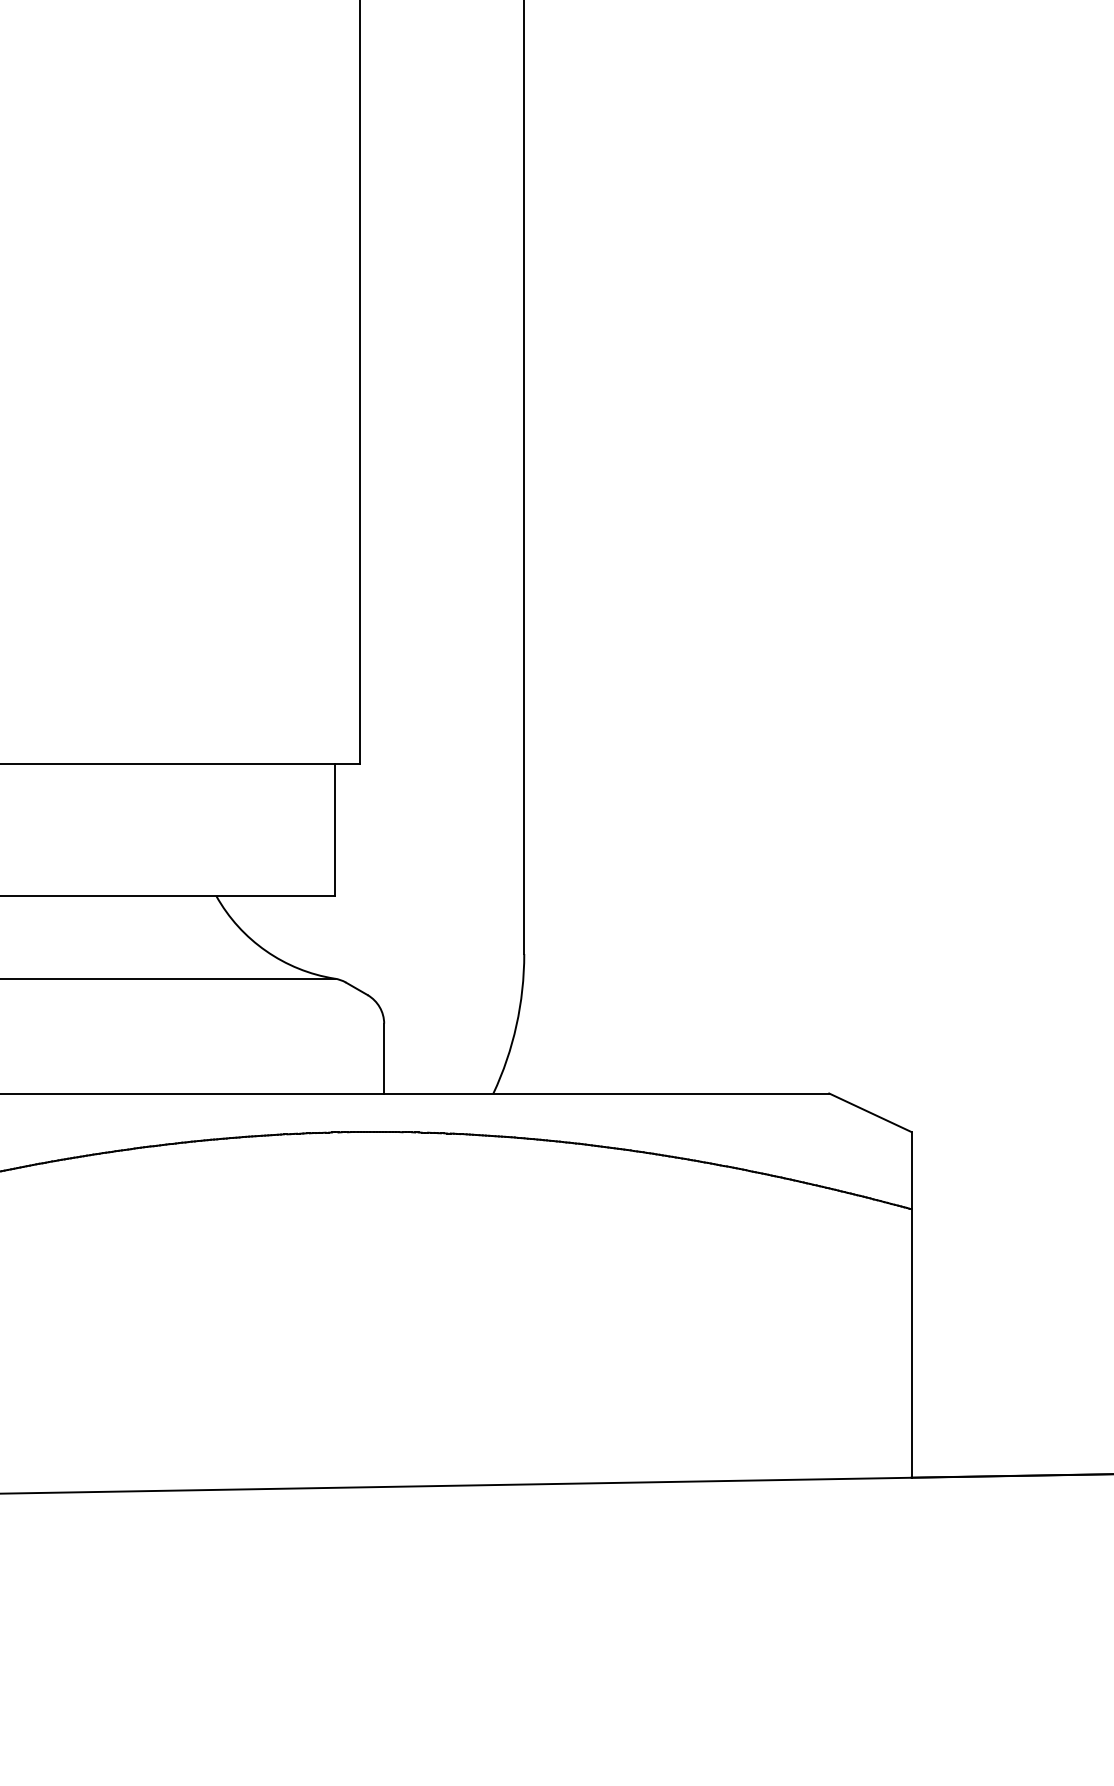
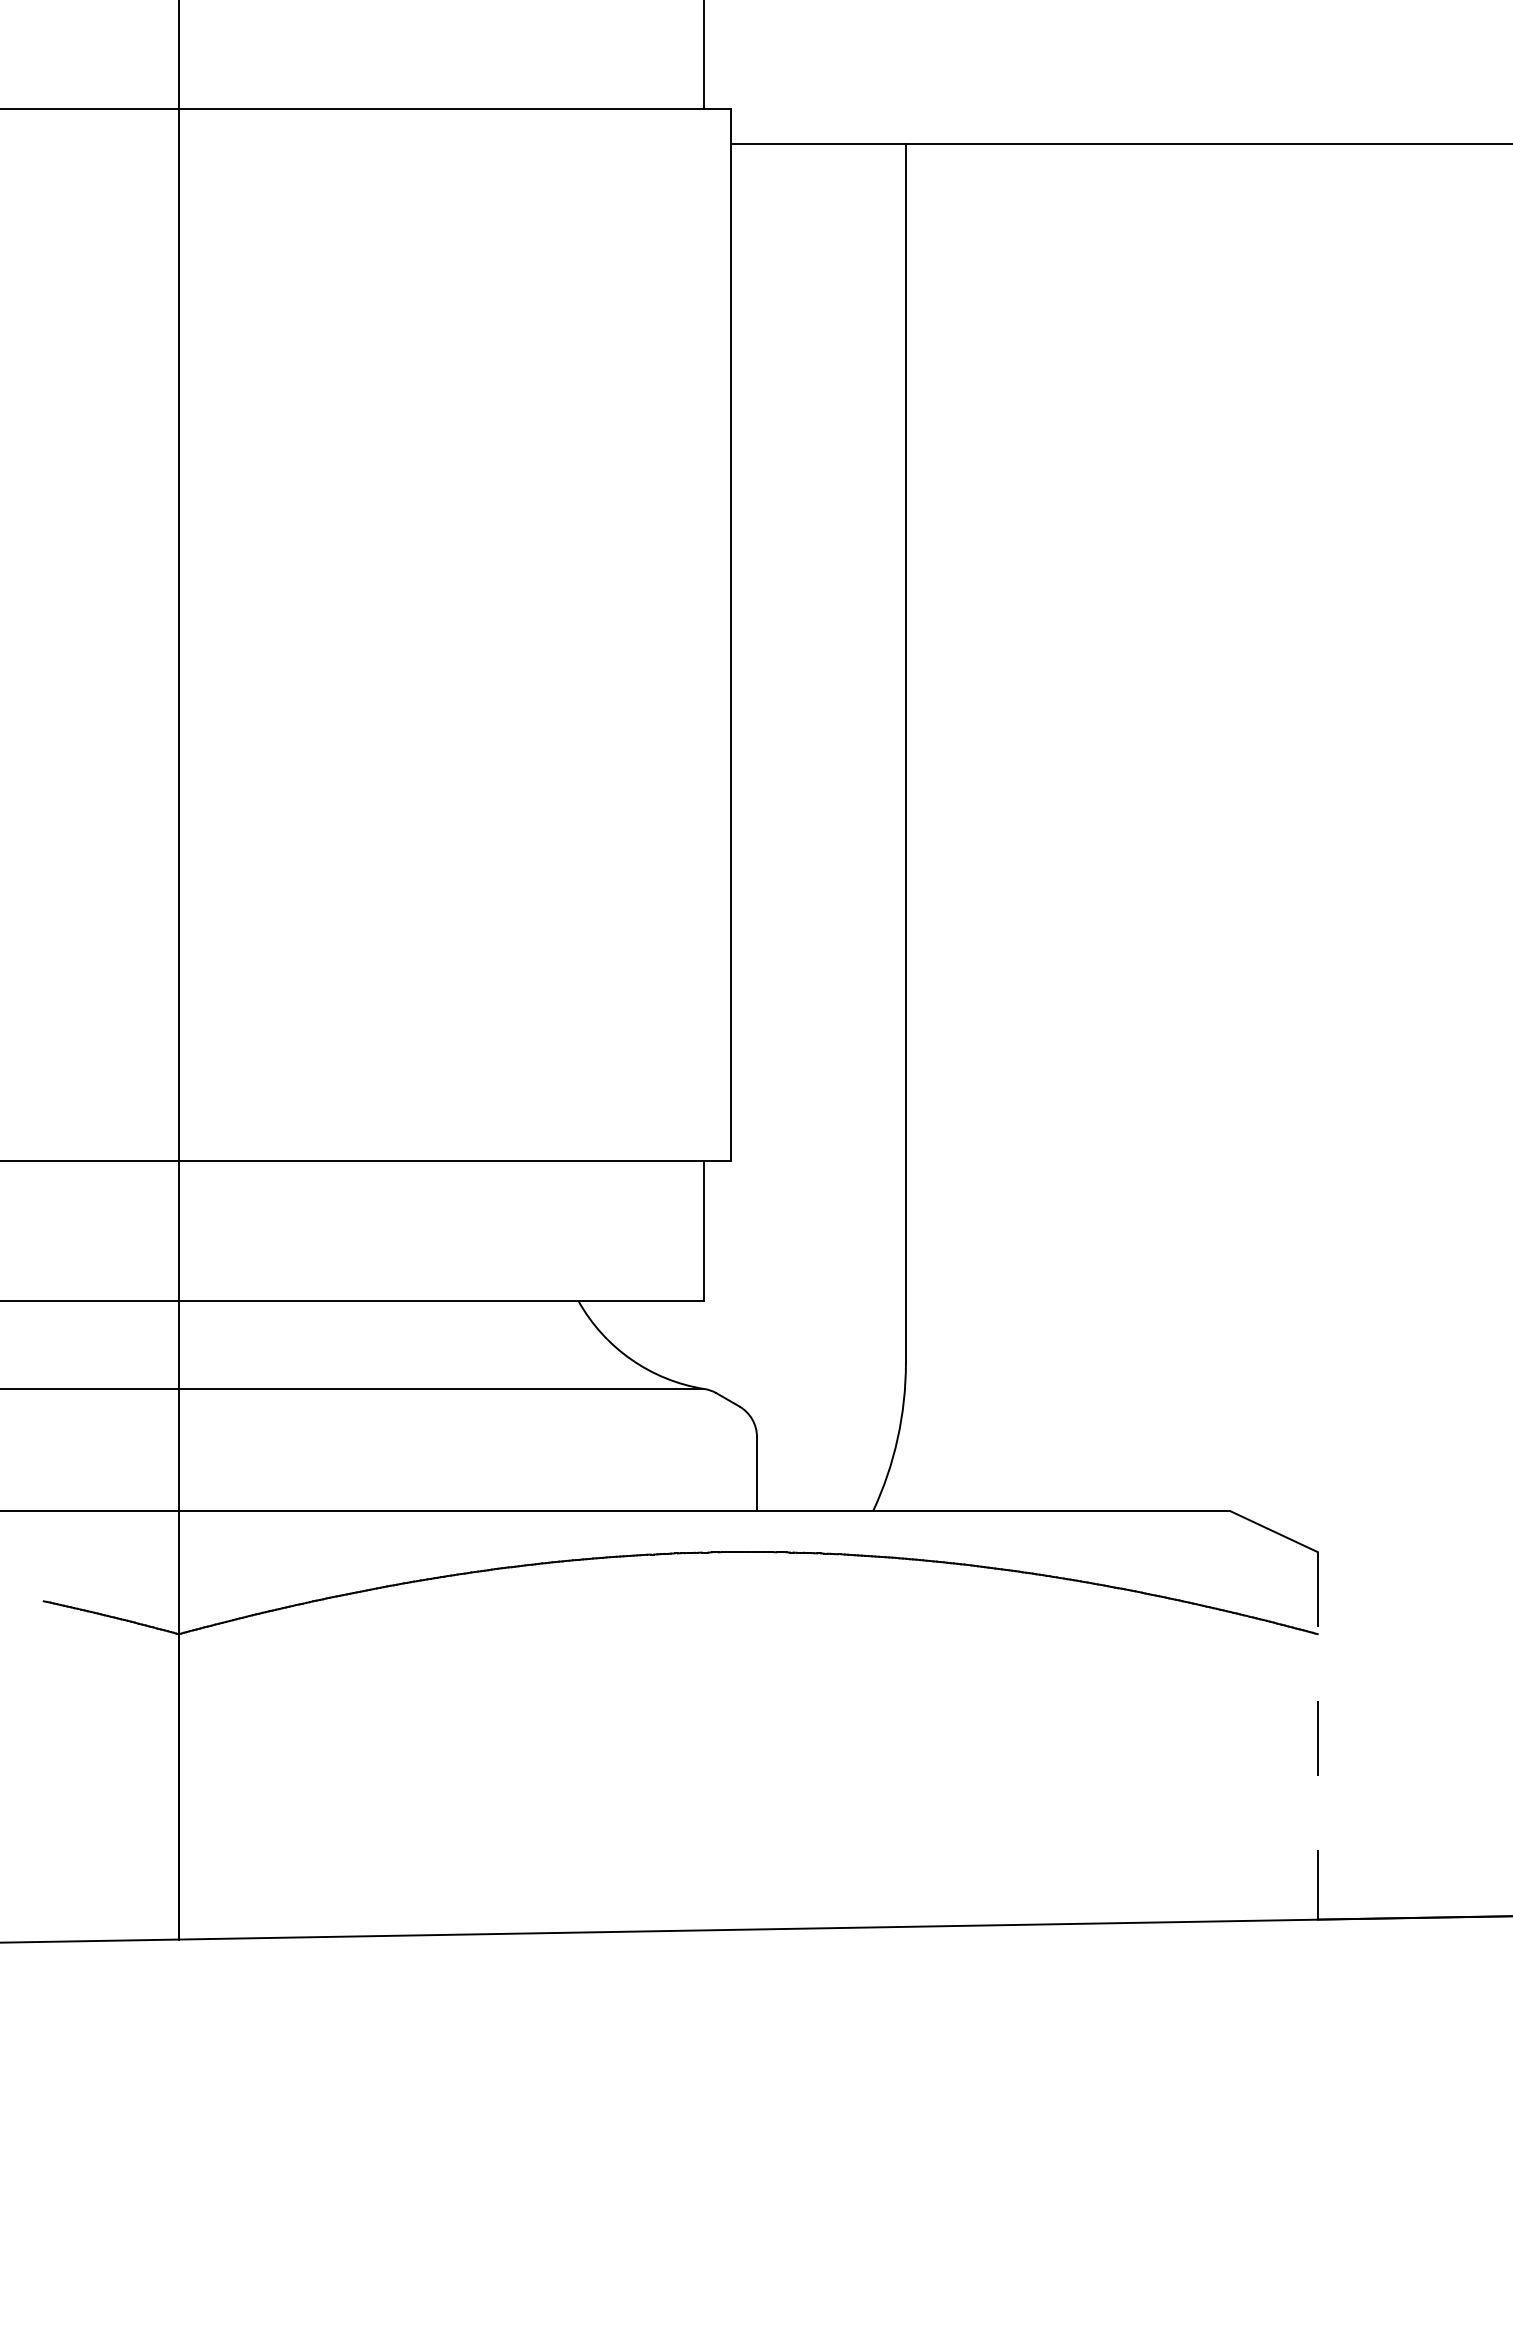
line: (911, 1304) -> (1317, 1735), solid -> dashed

